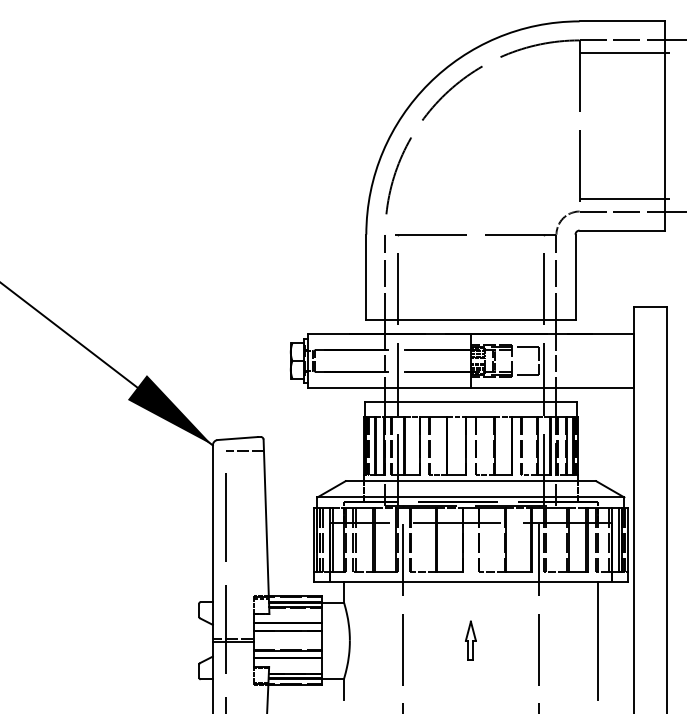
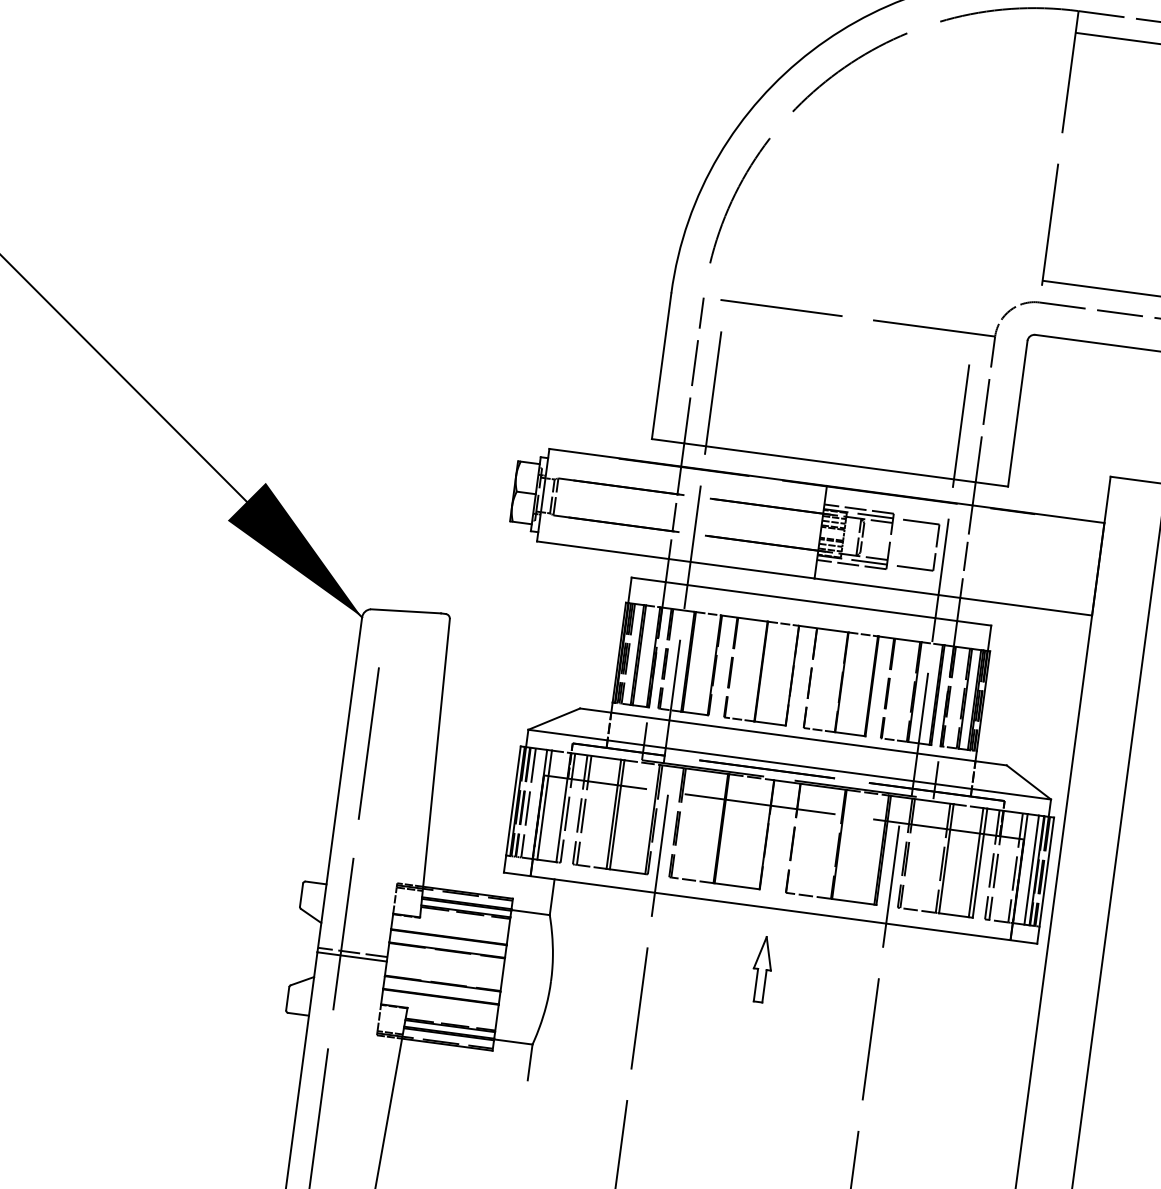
line: (244, 450) -> (414, 633), removed
part: (470, 640) -> (761, 968), moved
line: (597, 640) -> (972, 1037), removed

